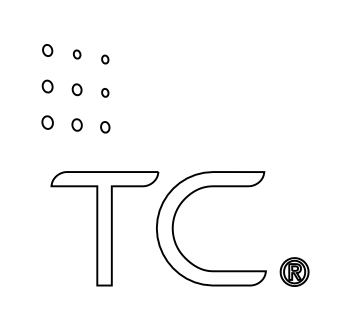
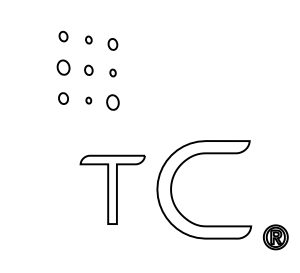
part: (105, 59) -> (113, 44), size x1.6
part: (47, 86) -> (63, 67), size x1.4
part: (76, 124) -> (88, 100), size x0.6
part: (105, 127) -> (113, 102), size x1.6
part: (104, 228) -> (112, 189), size x0.7
part: (294, 271) -> (275, 236), moved

